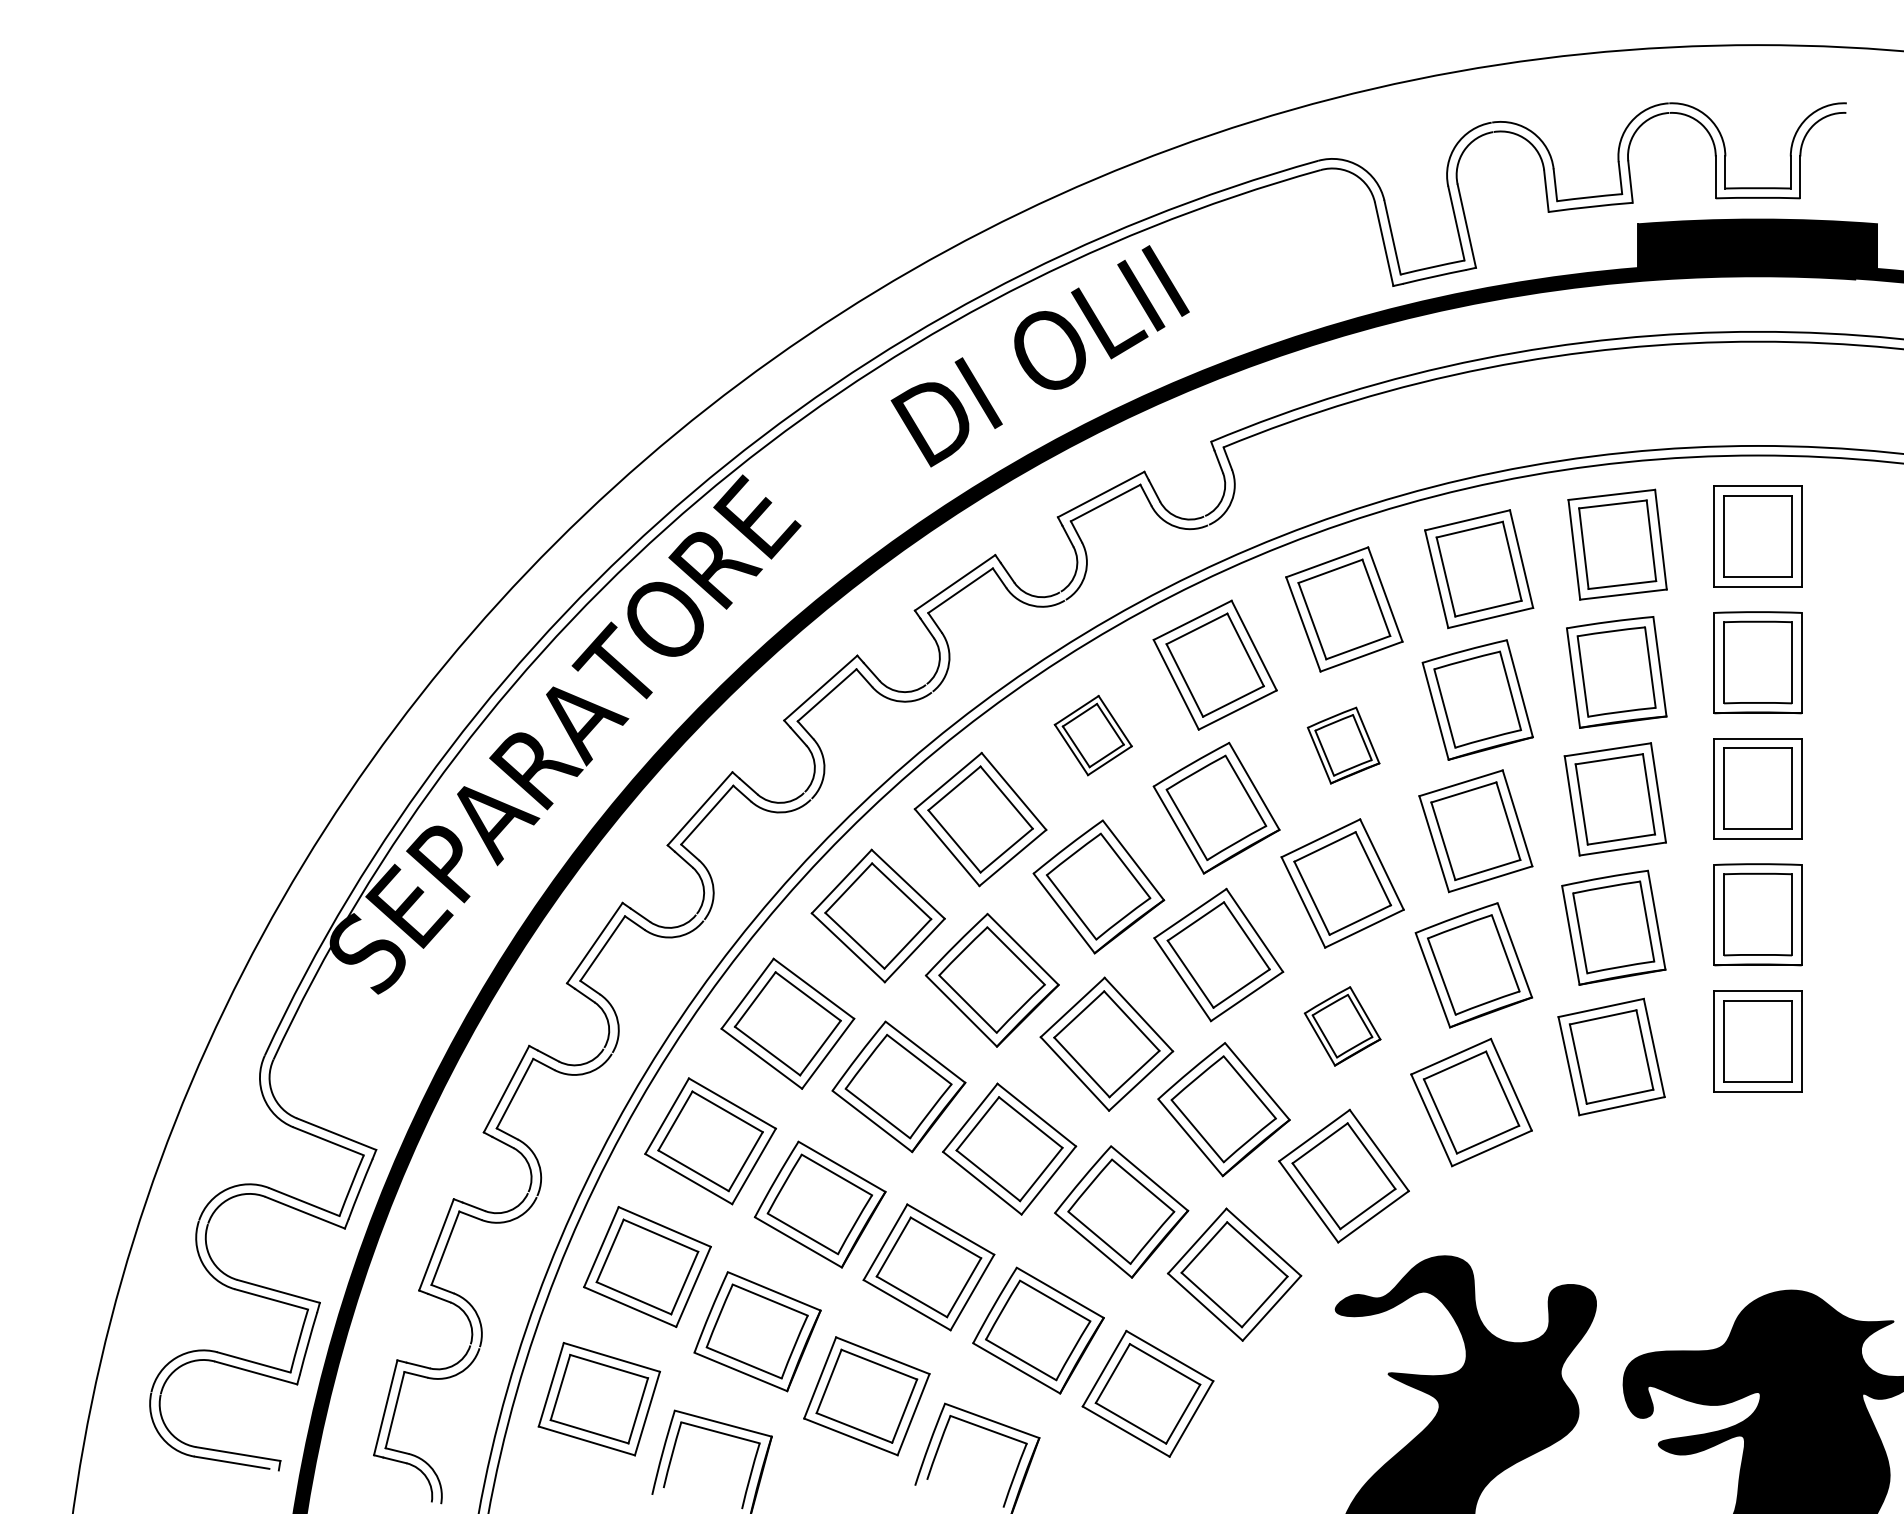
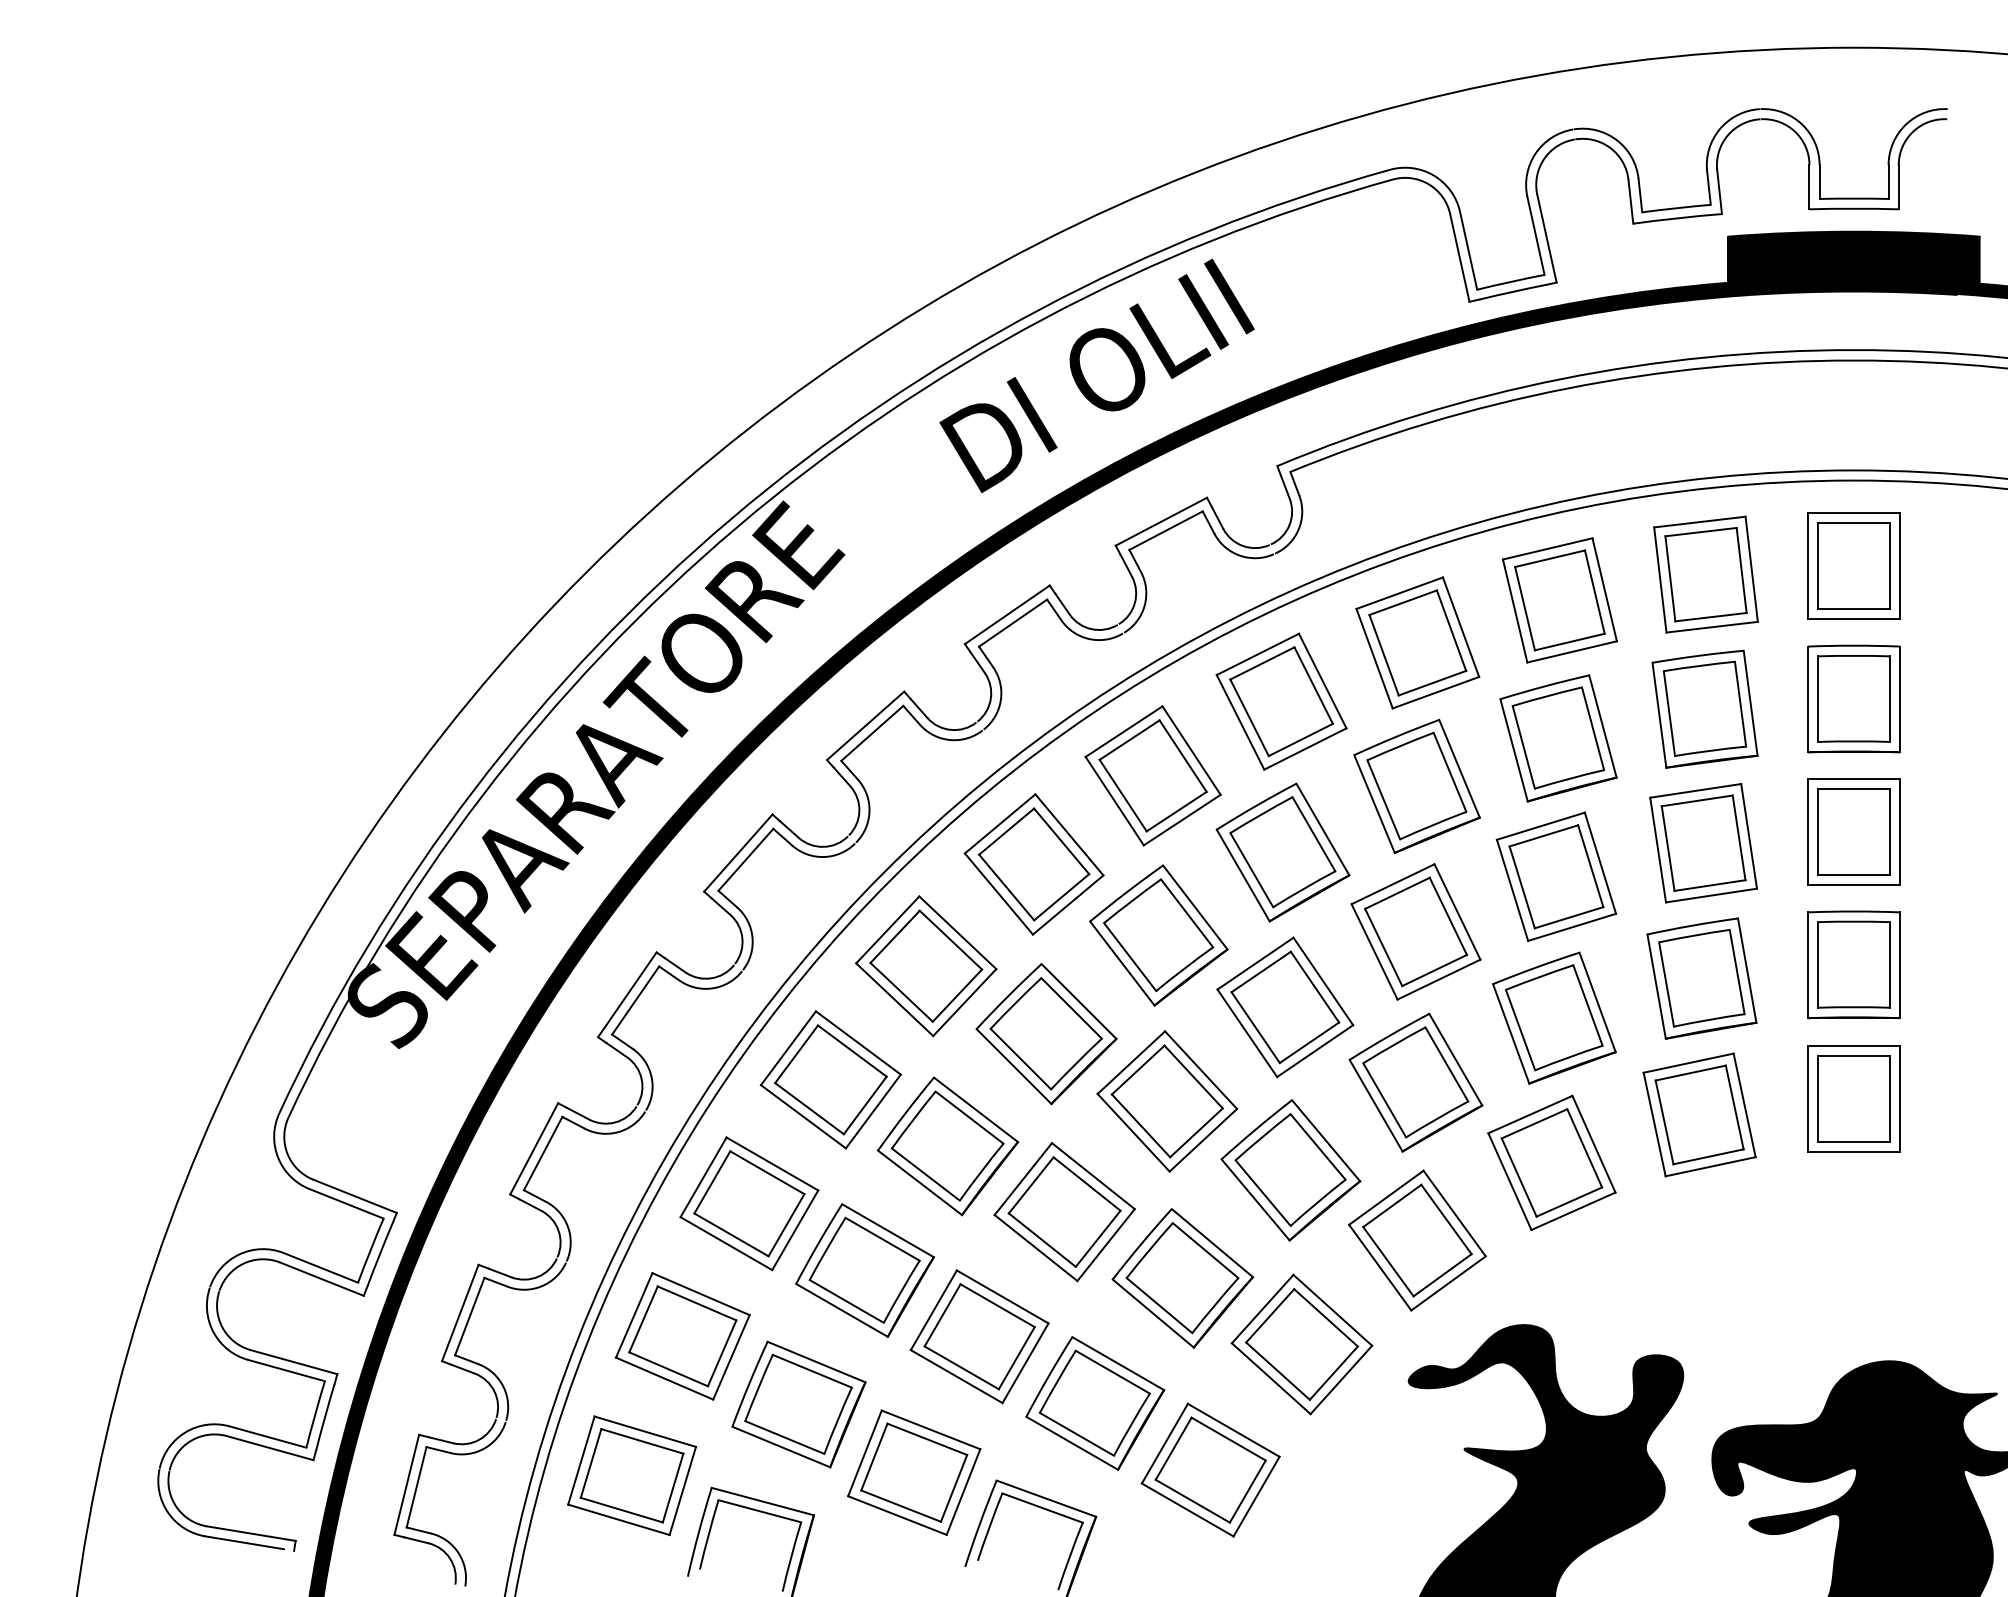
part: (1092, 735) -> (1152, 775), size x1.67
part: (1343, 745) -> (1416, 786), size x1.67
part: (1342, 1026) -> (1415, 1082), size x1.67

